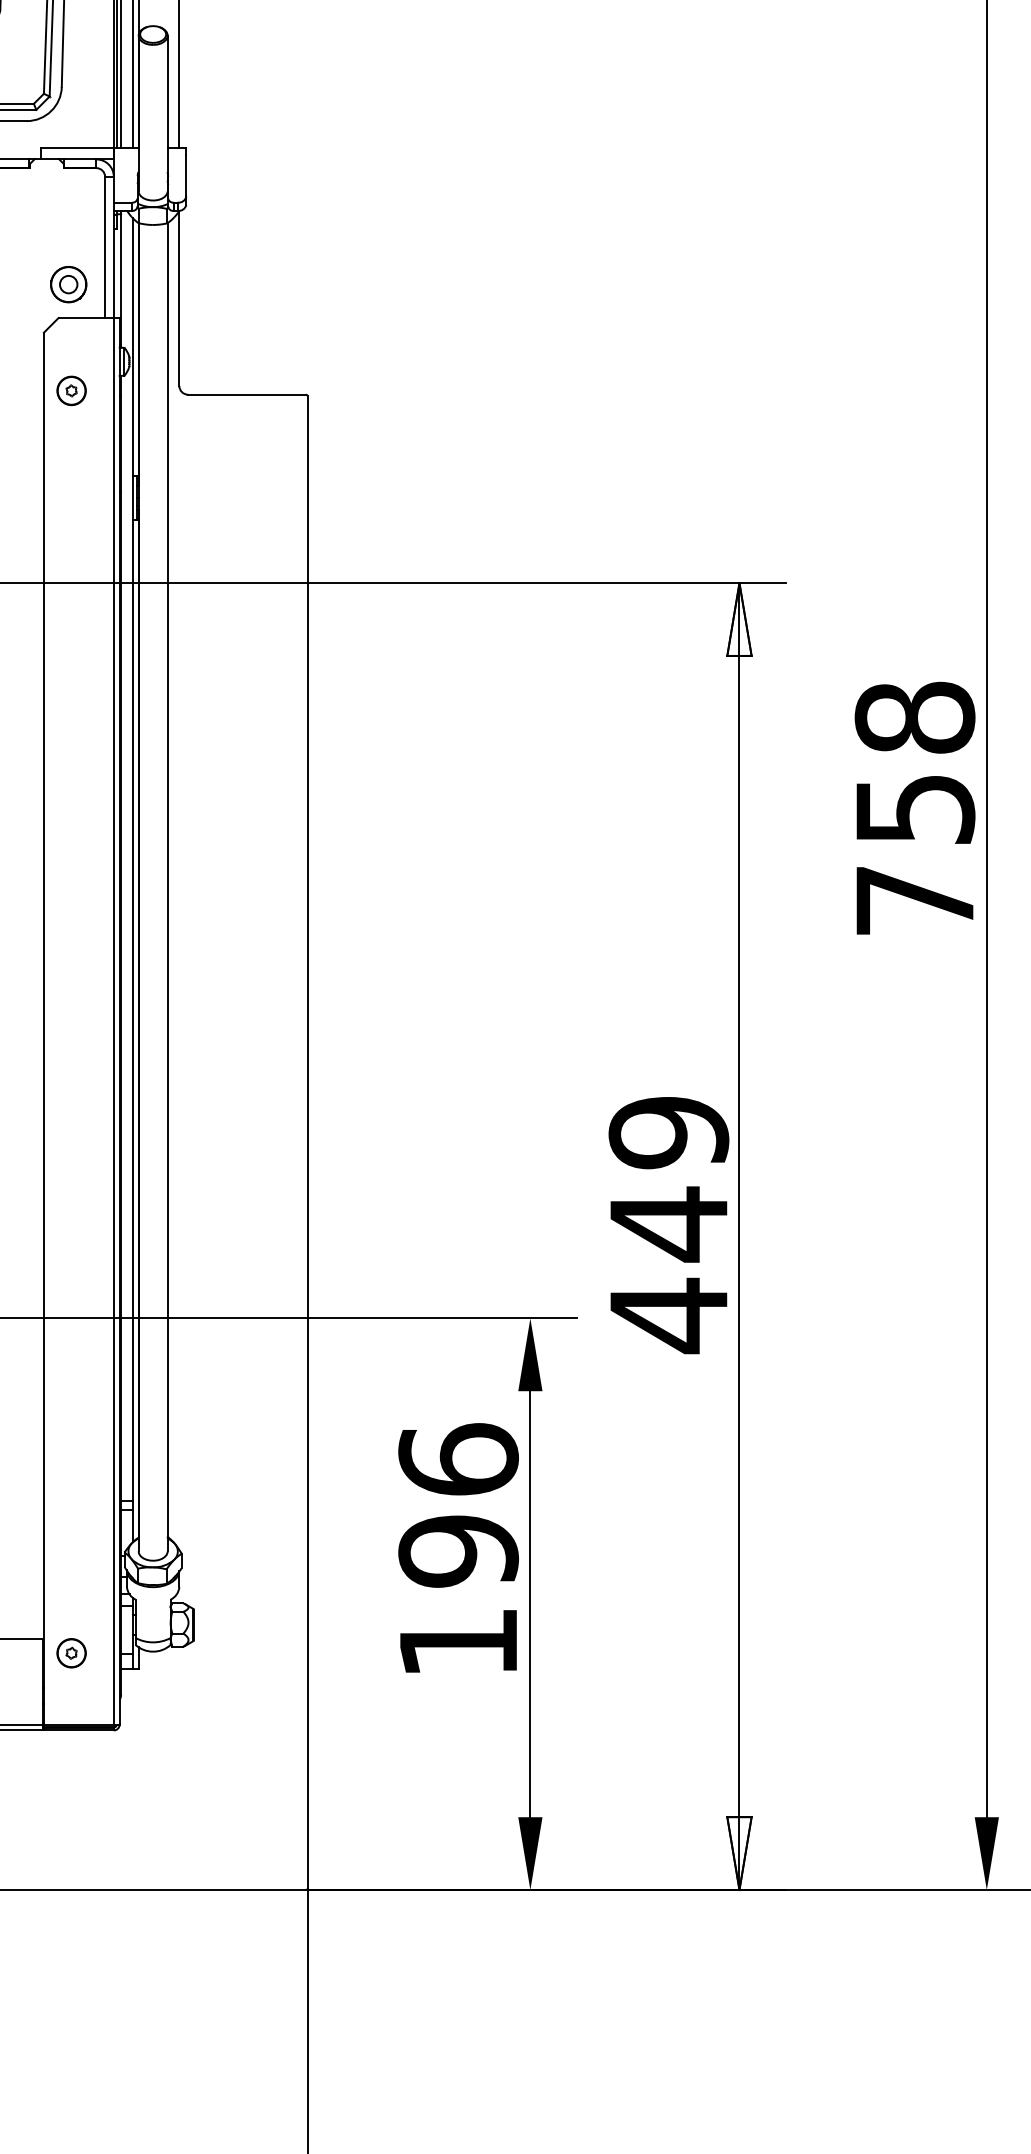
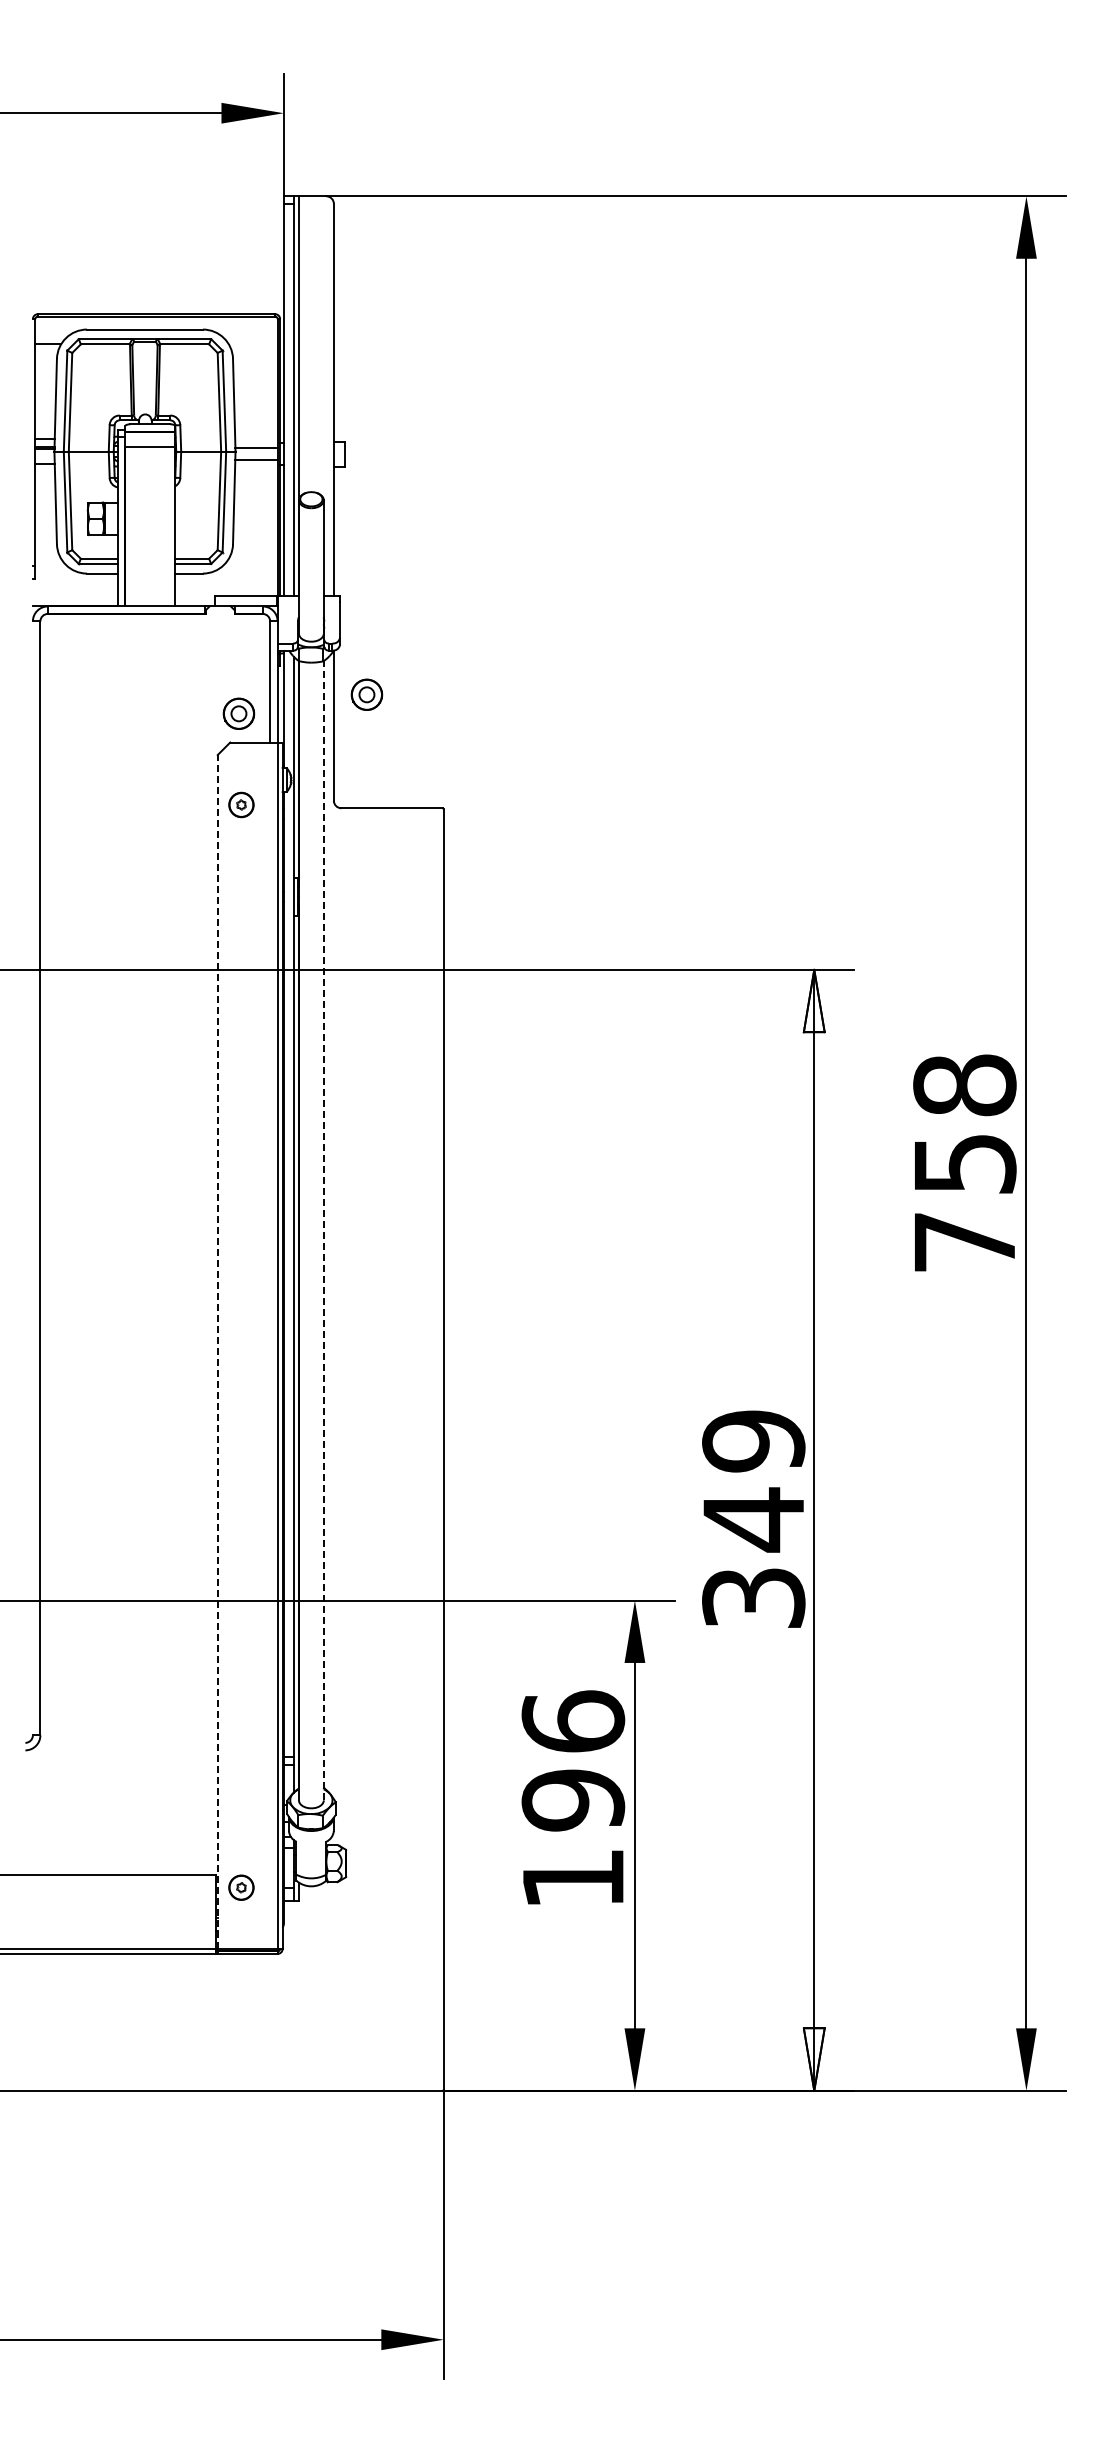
part: (217, 262) -> (366, 694), added
line: (167, 887) -> (323, 1230), solid -> dashed
line: (43, 1029) -> (217, 1352), solid -> dashed
text: (668, 1316) -> (753, 1598), 449 -> 349

